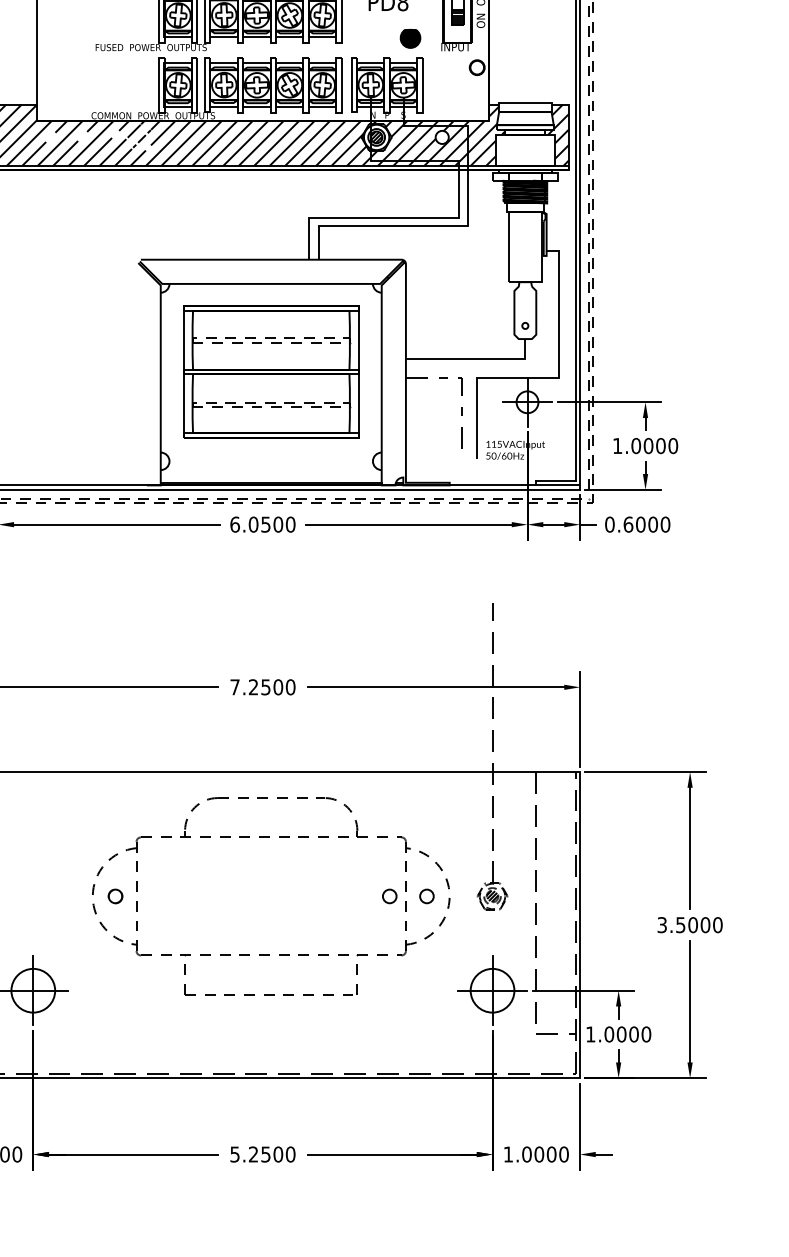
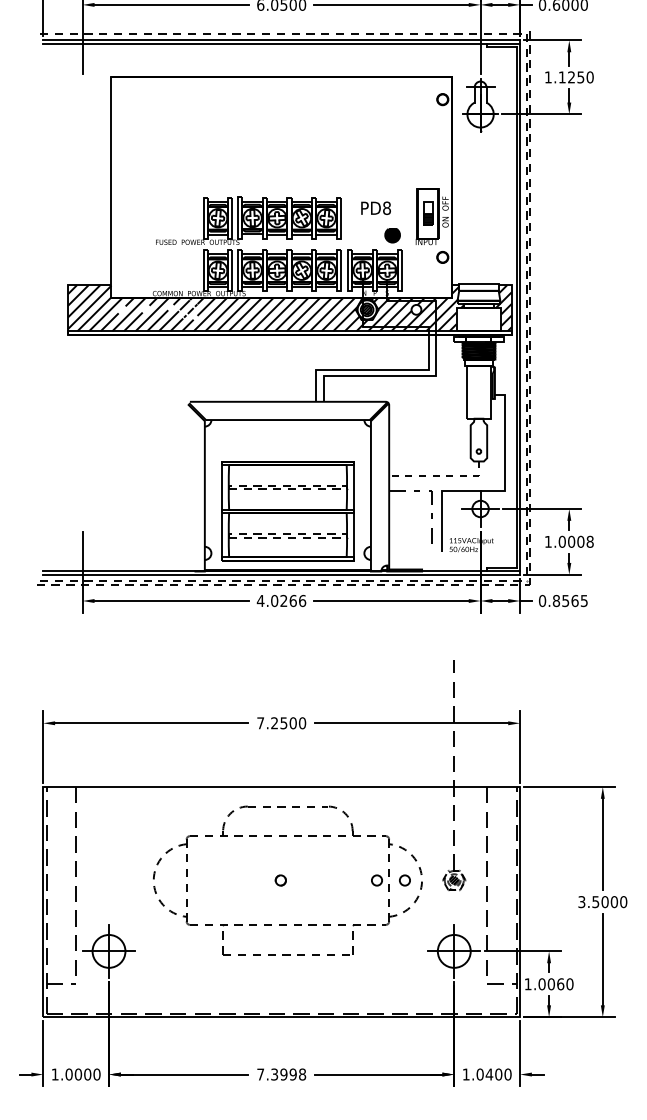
line: (476, 359) -> (442, 476), solid -> dashed
part: (270, 372) -> (287, 511), moved
text: (672, 445) -> (589, 541), 1.0000 -> 1.0008
text: (262, 523) -> (281, 600), 6.0500 -> 4.0266
text: (645, 523) -> (569, 600), 0.6000 -> 0.8565
circle: (115, 896) -> (280, 880), moved
text: (633, 1033) -> (560, 983), 1.0000 -> 1.0060
text: (262, 1154) -> (281, 1074), 5.2500 -> 7.3998
text: (539, 1154) -> (489, 1074), 1.0000 -> 1.0400

